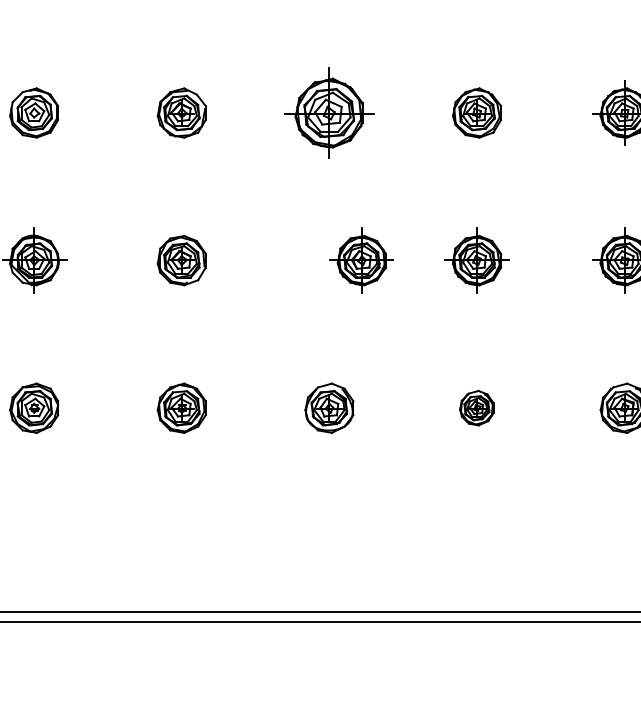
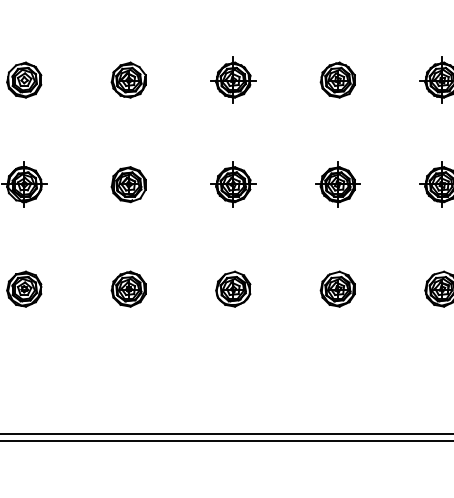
part: (329, 112) -> (233, 79), size x0.71
part: (362, 260) -> (233, 184), moved
part: (476, 407) -> (337, 288), size x1.43

